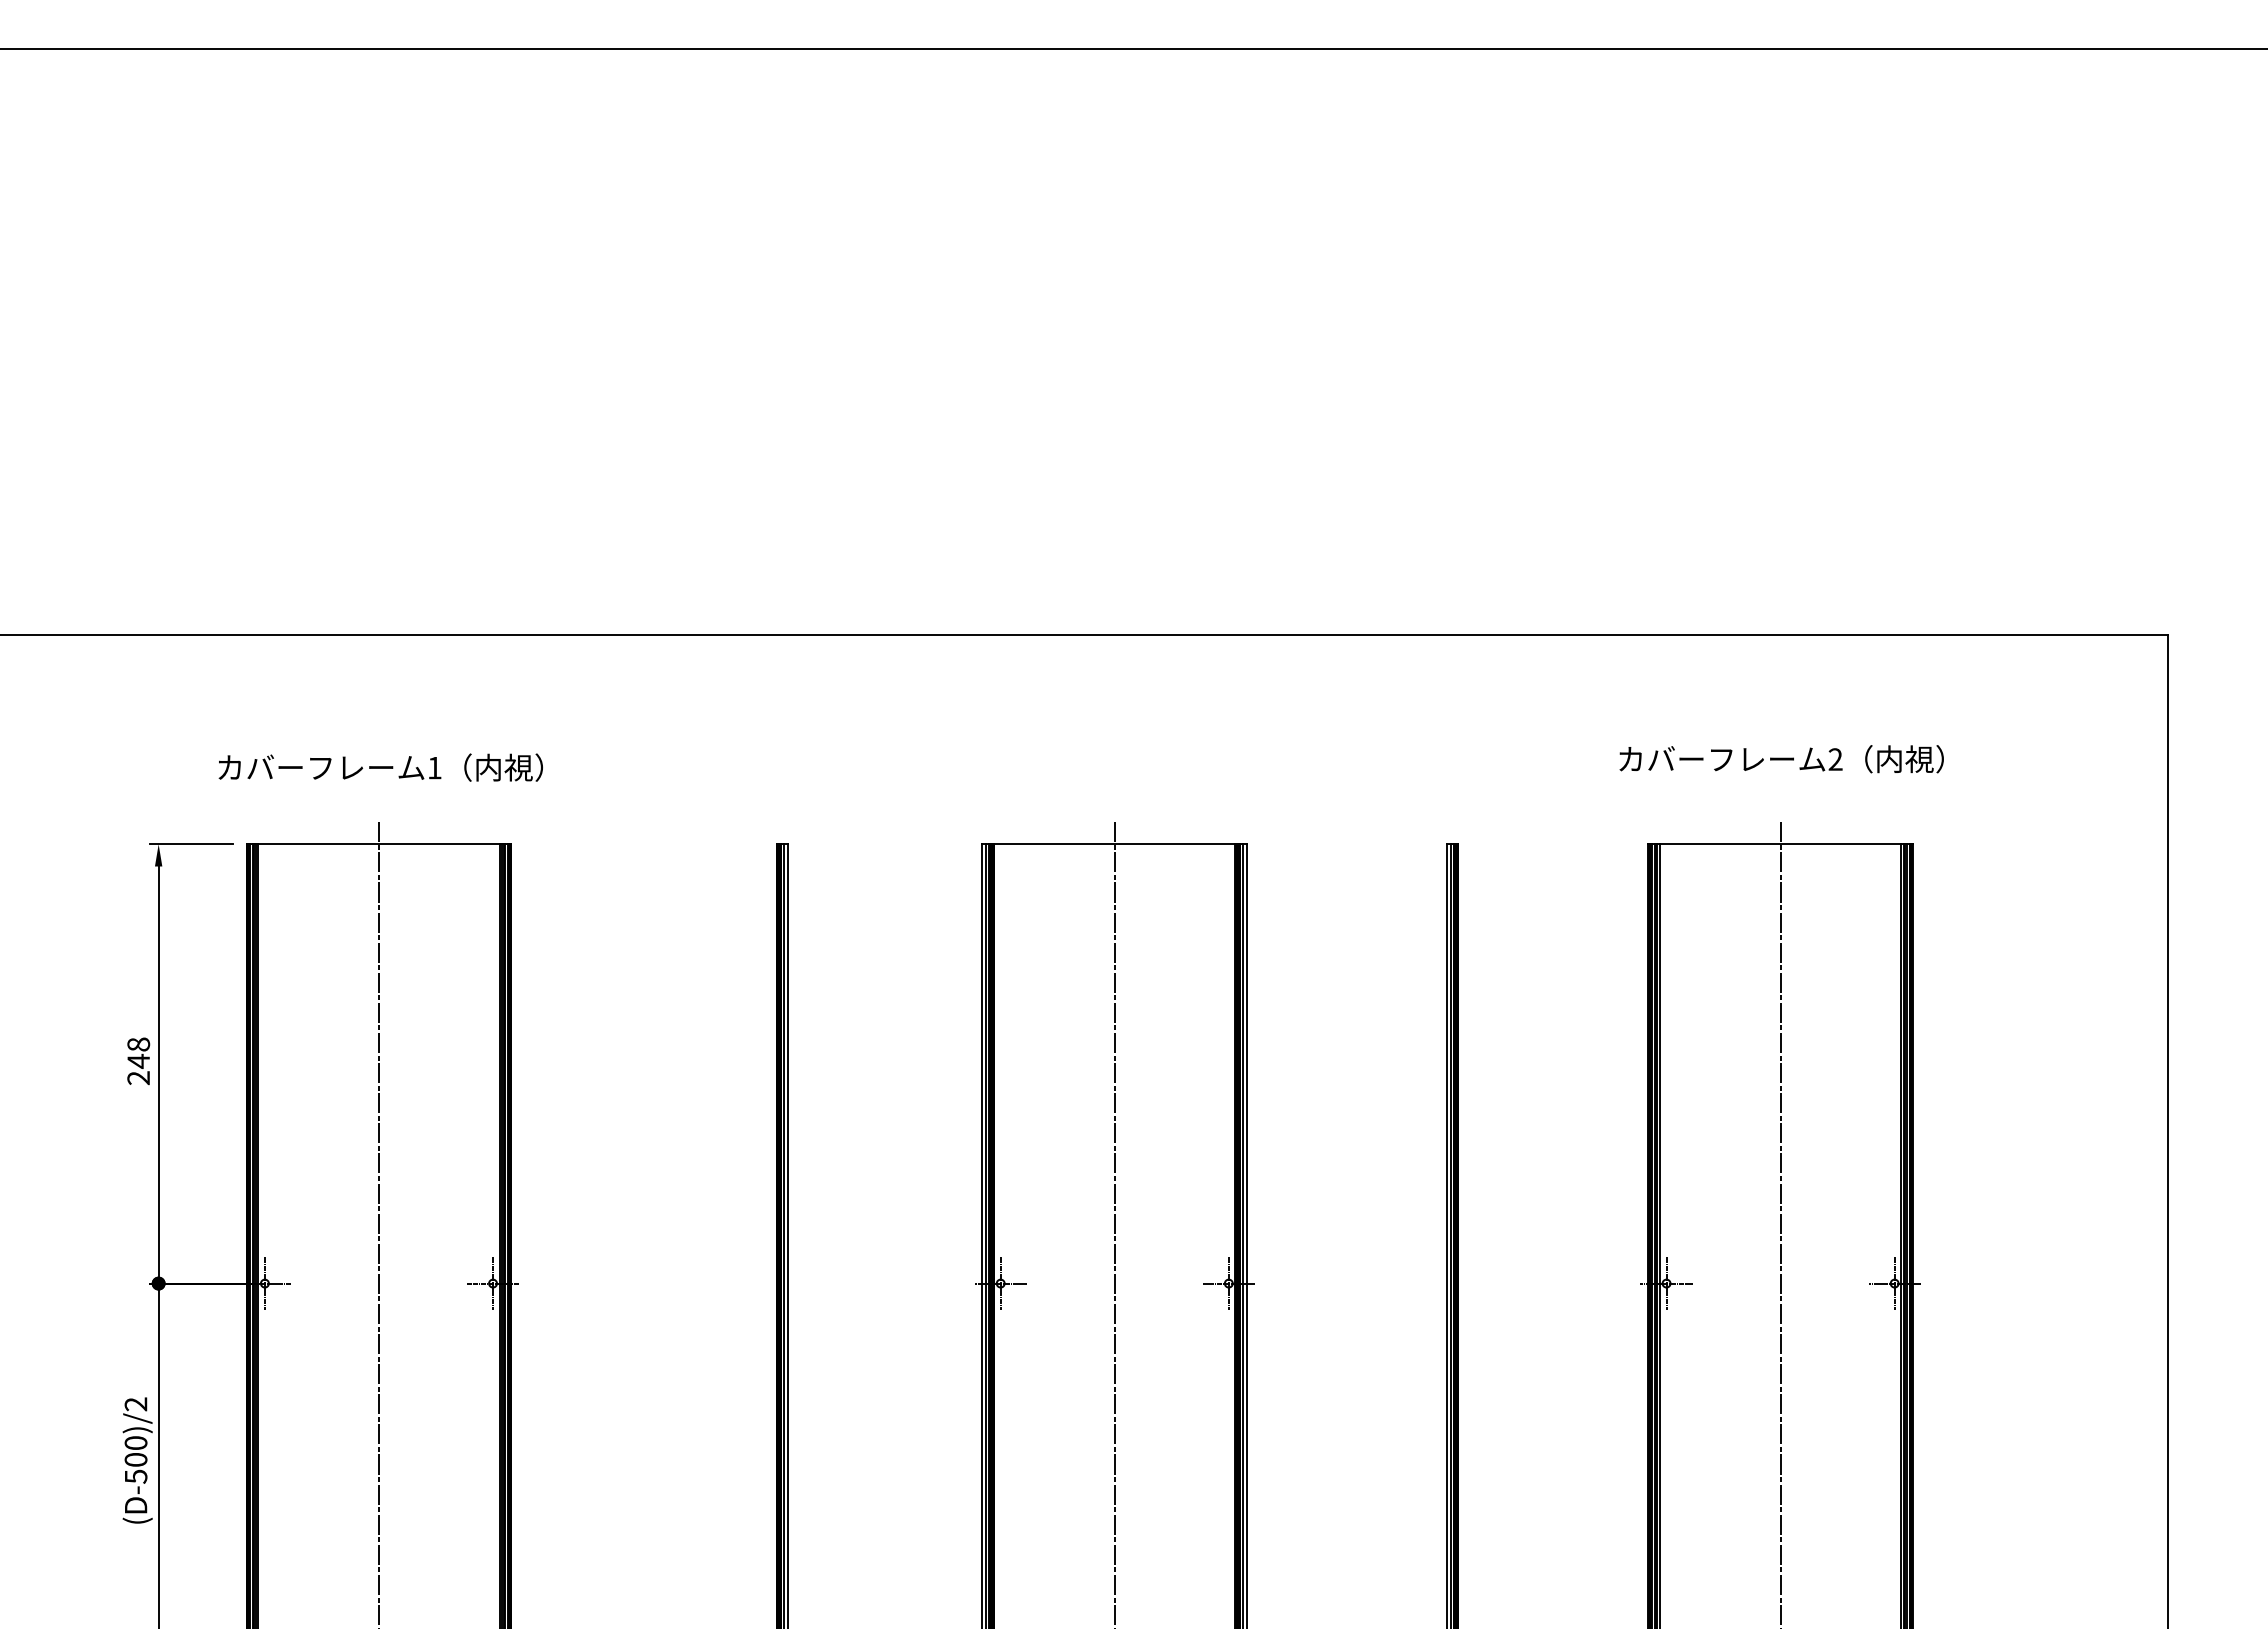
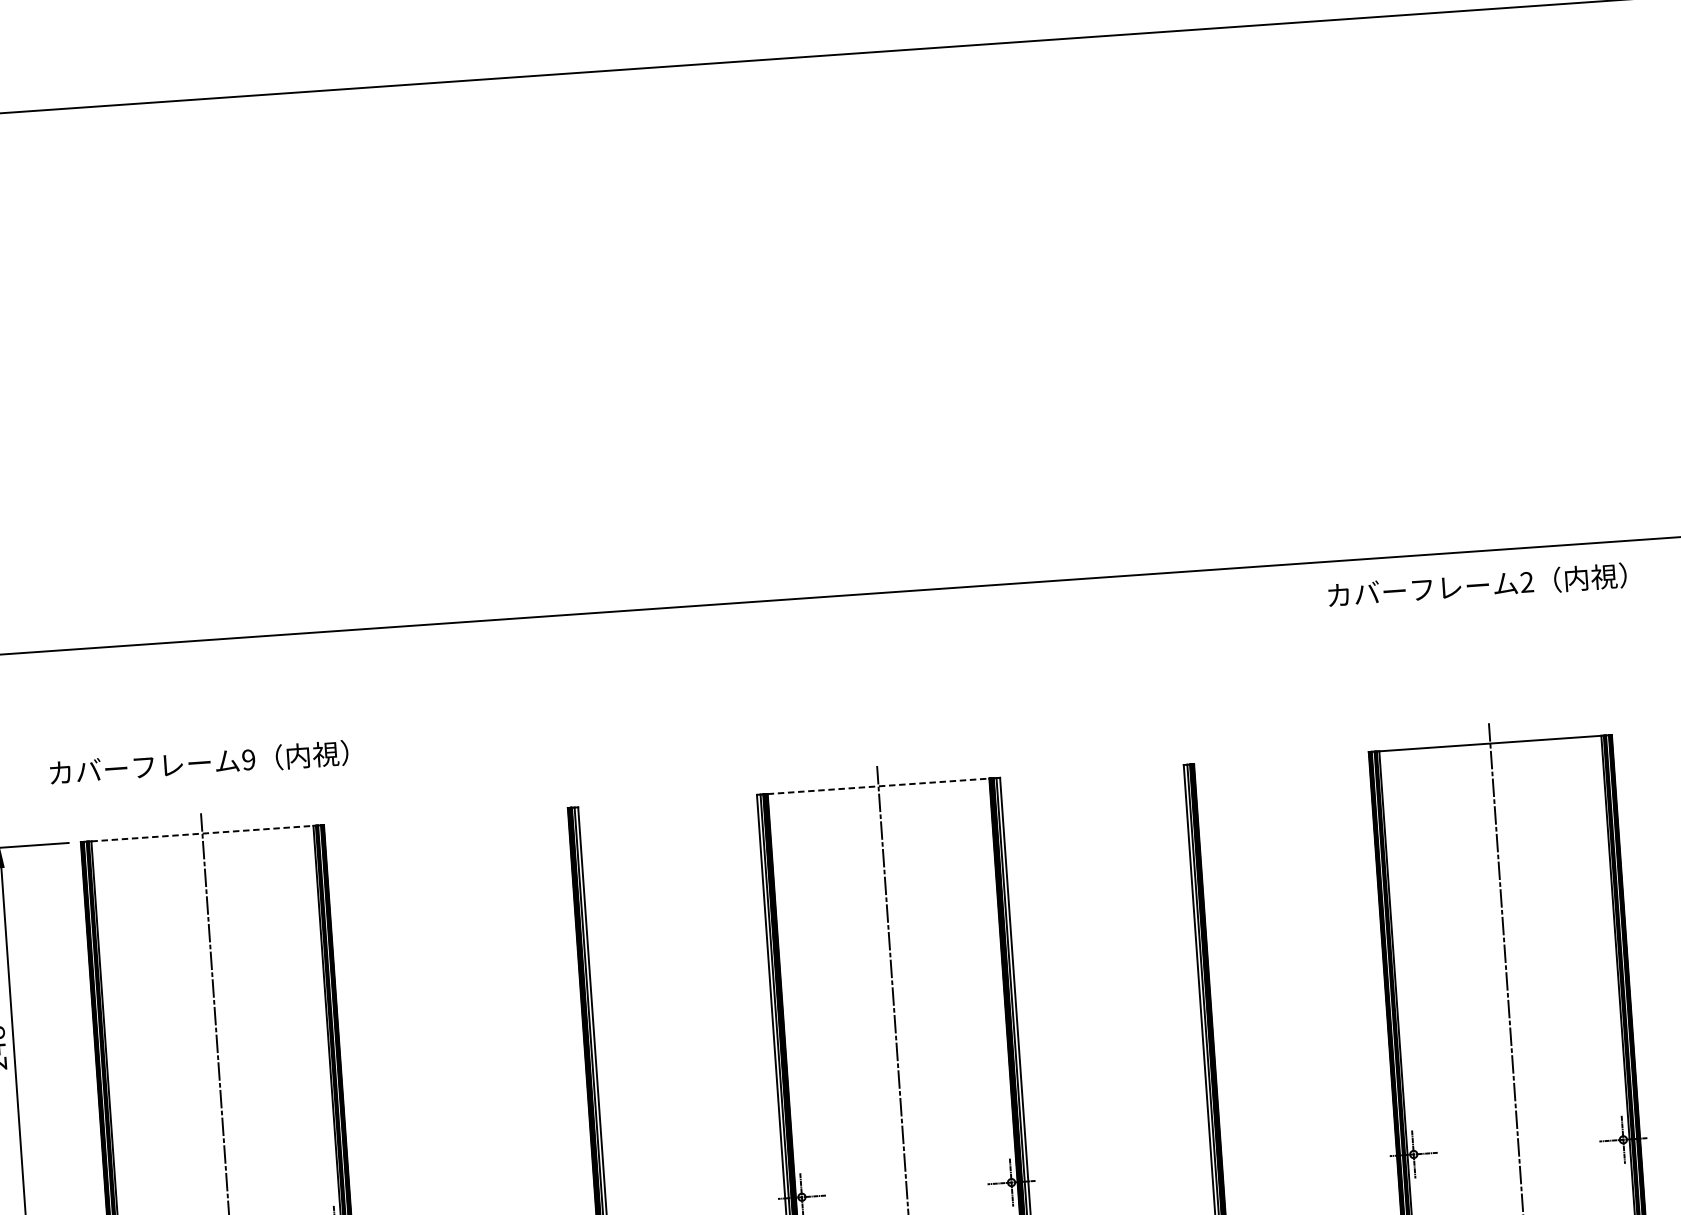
text: (1781, 759) -> (1477, 585), moved
text: (434, 767) -> (248, 759), 1 -> 9
line: (378, 844) -> (202, 833), solid -> dashed
line: (1114, 844) -> (878, 786), solid -> dashed

